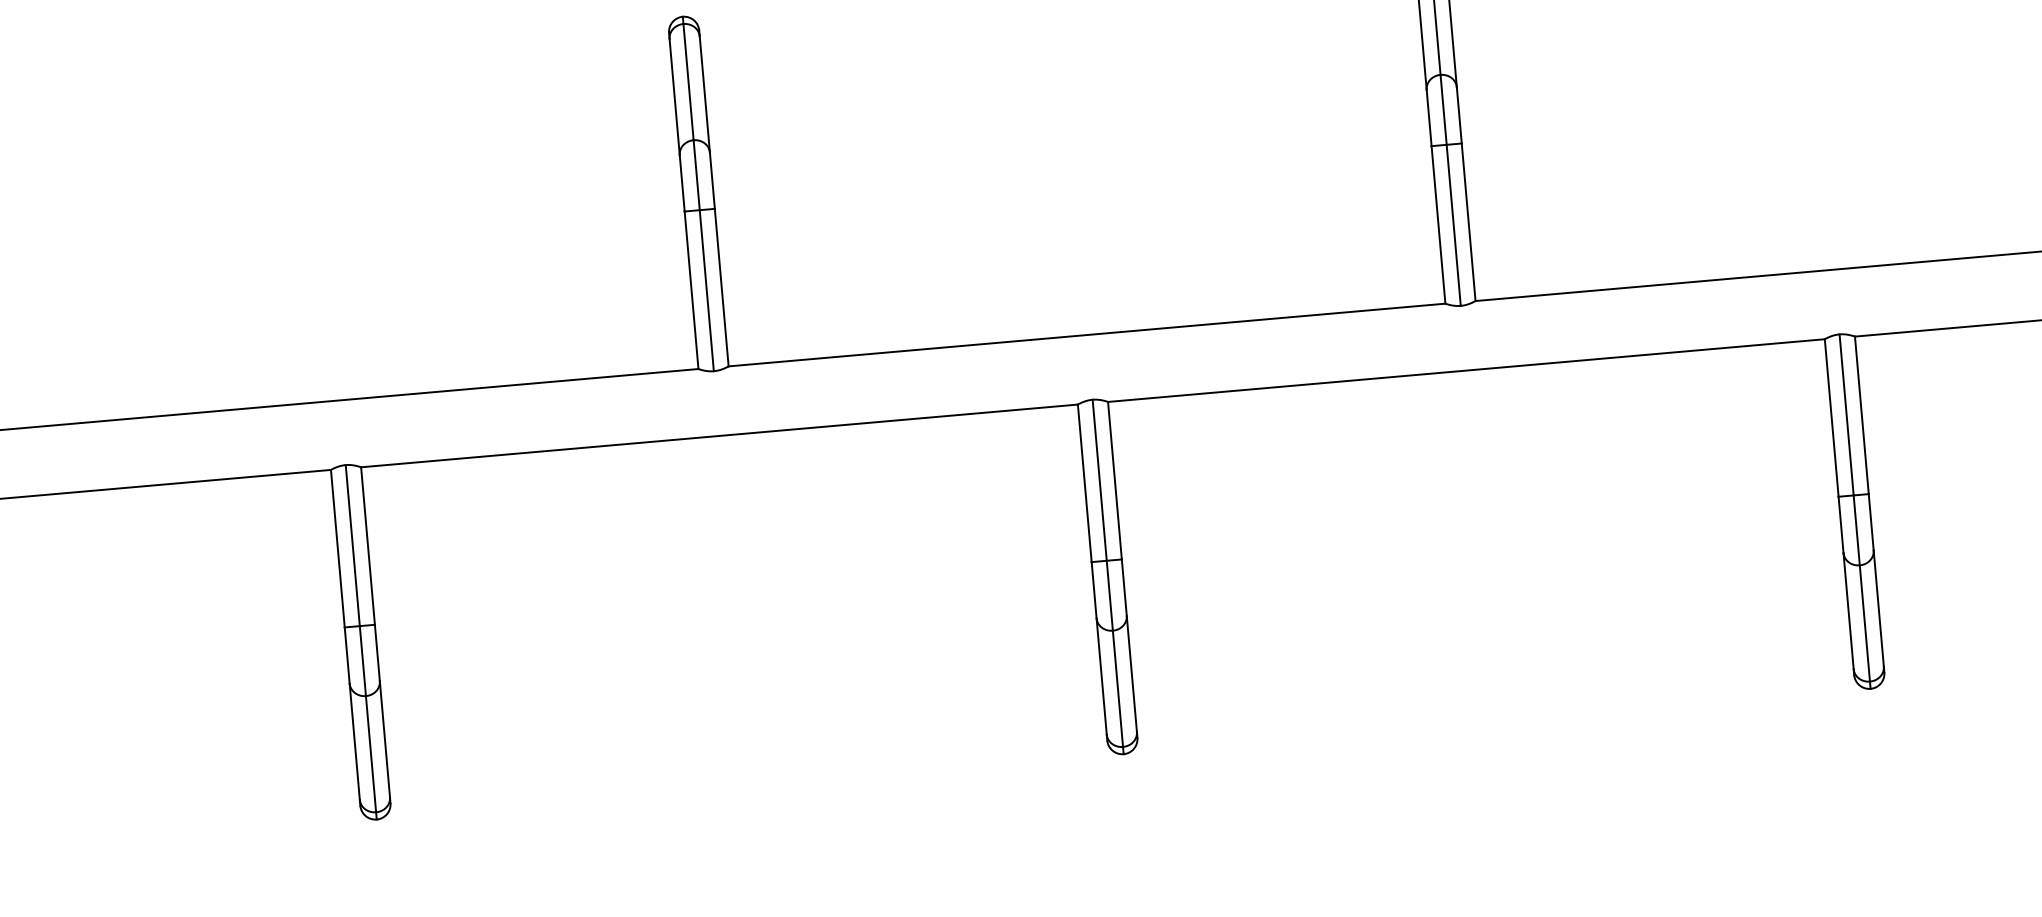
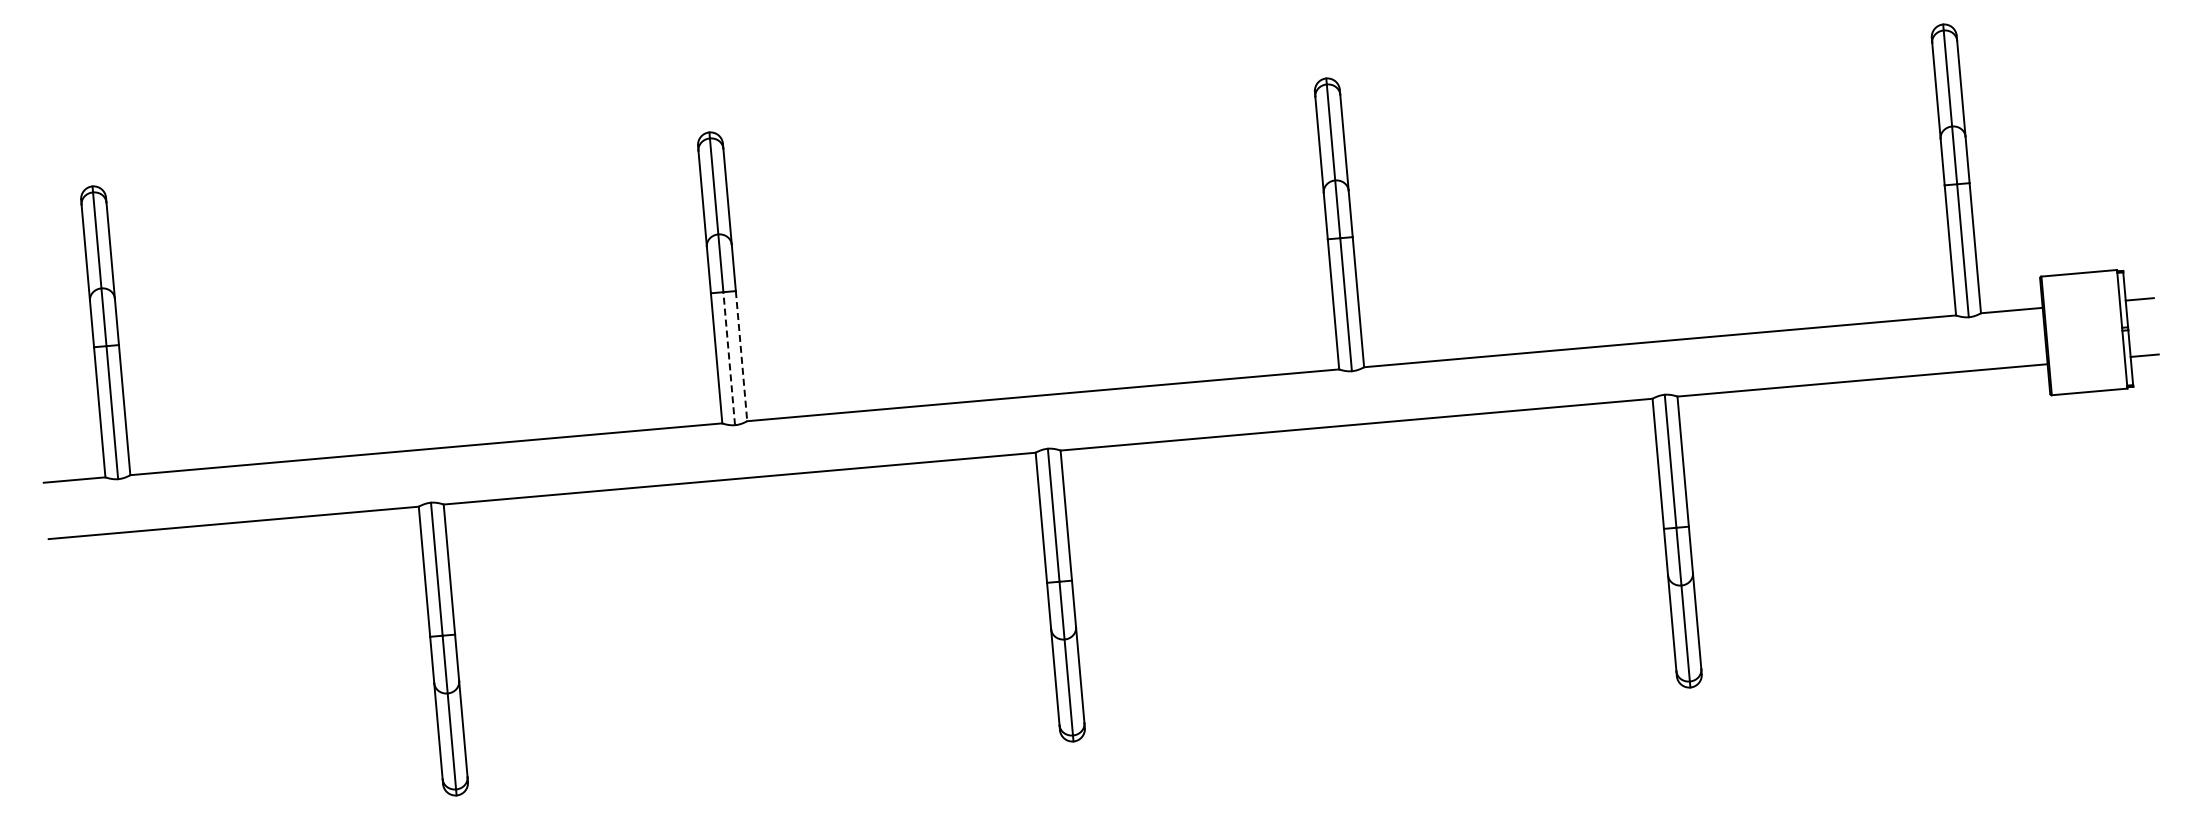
line: (721, 288) -> (741, 356), solid -> dashed
line: (707, 290) -> (729, 358), solid -> dashed

